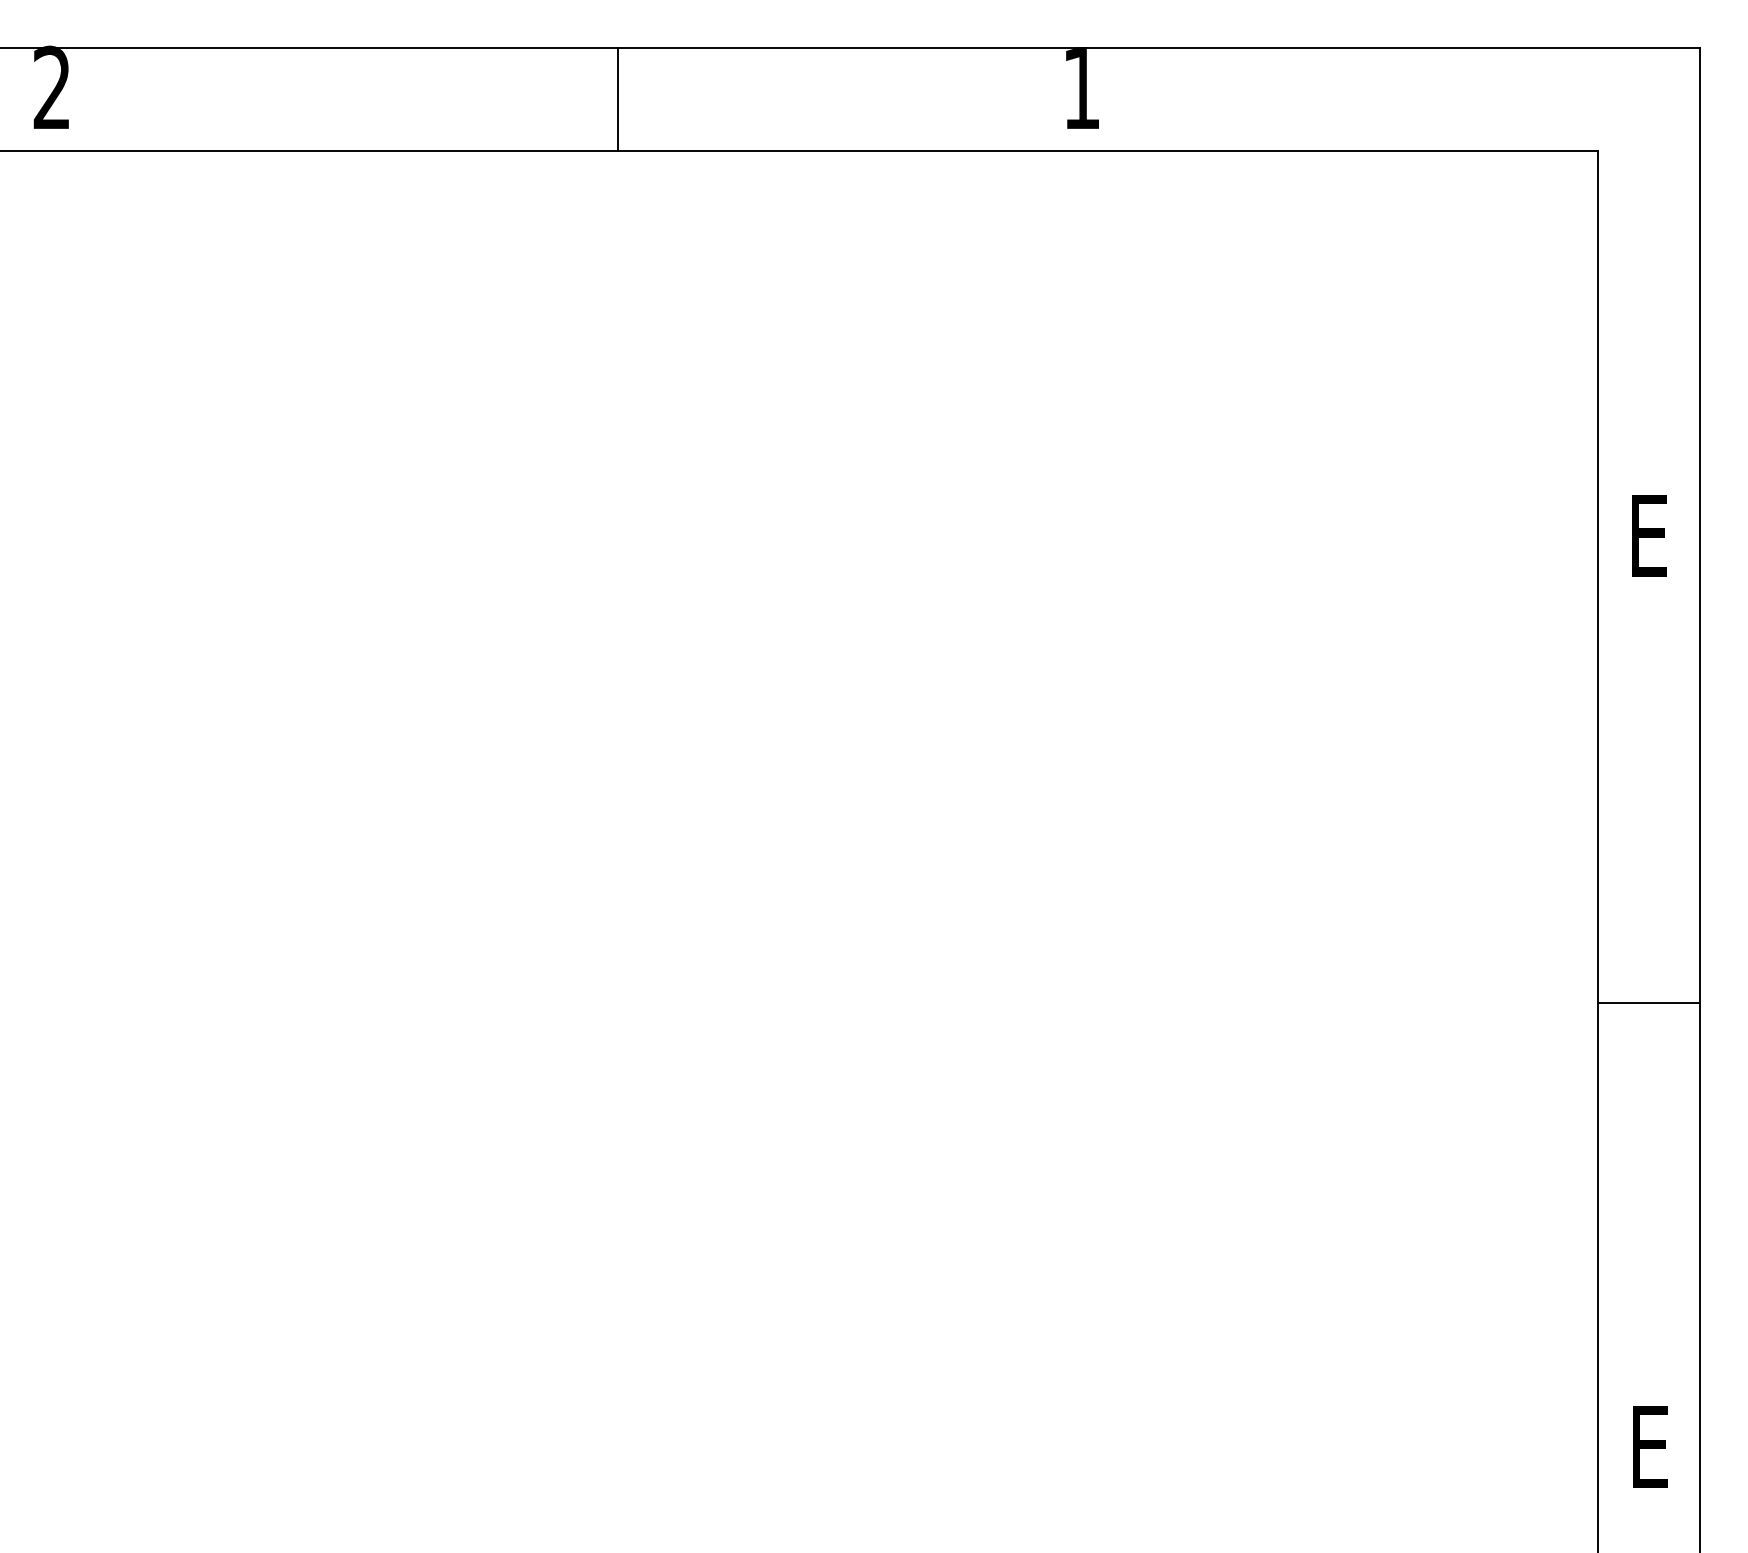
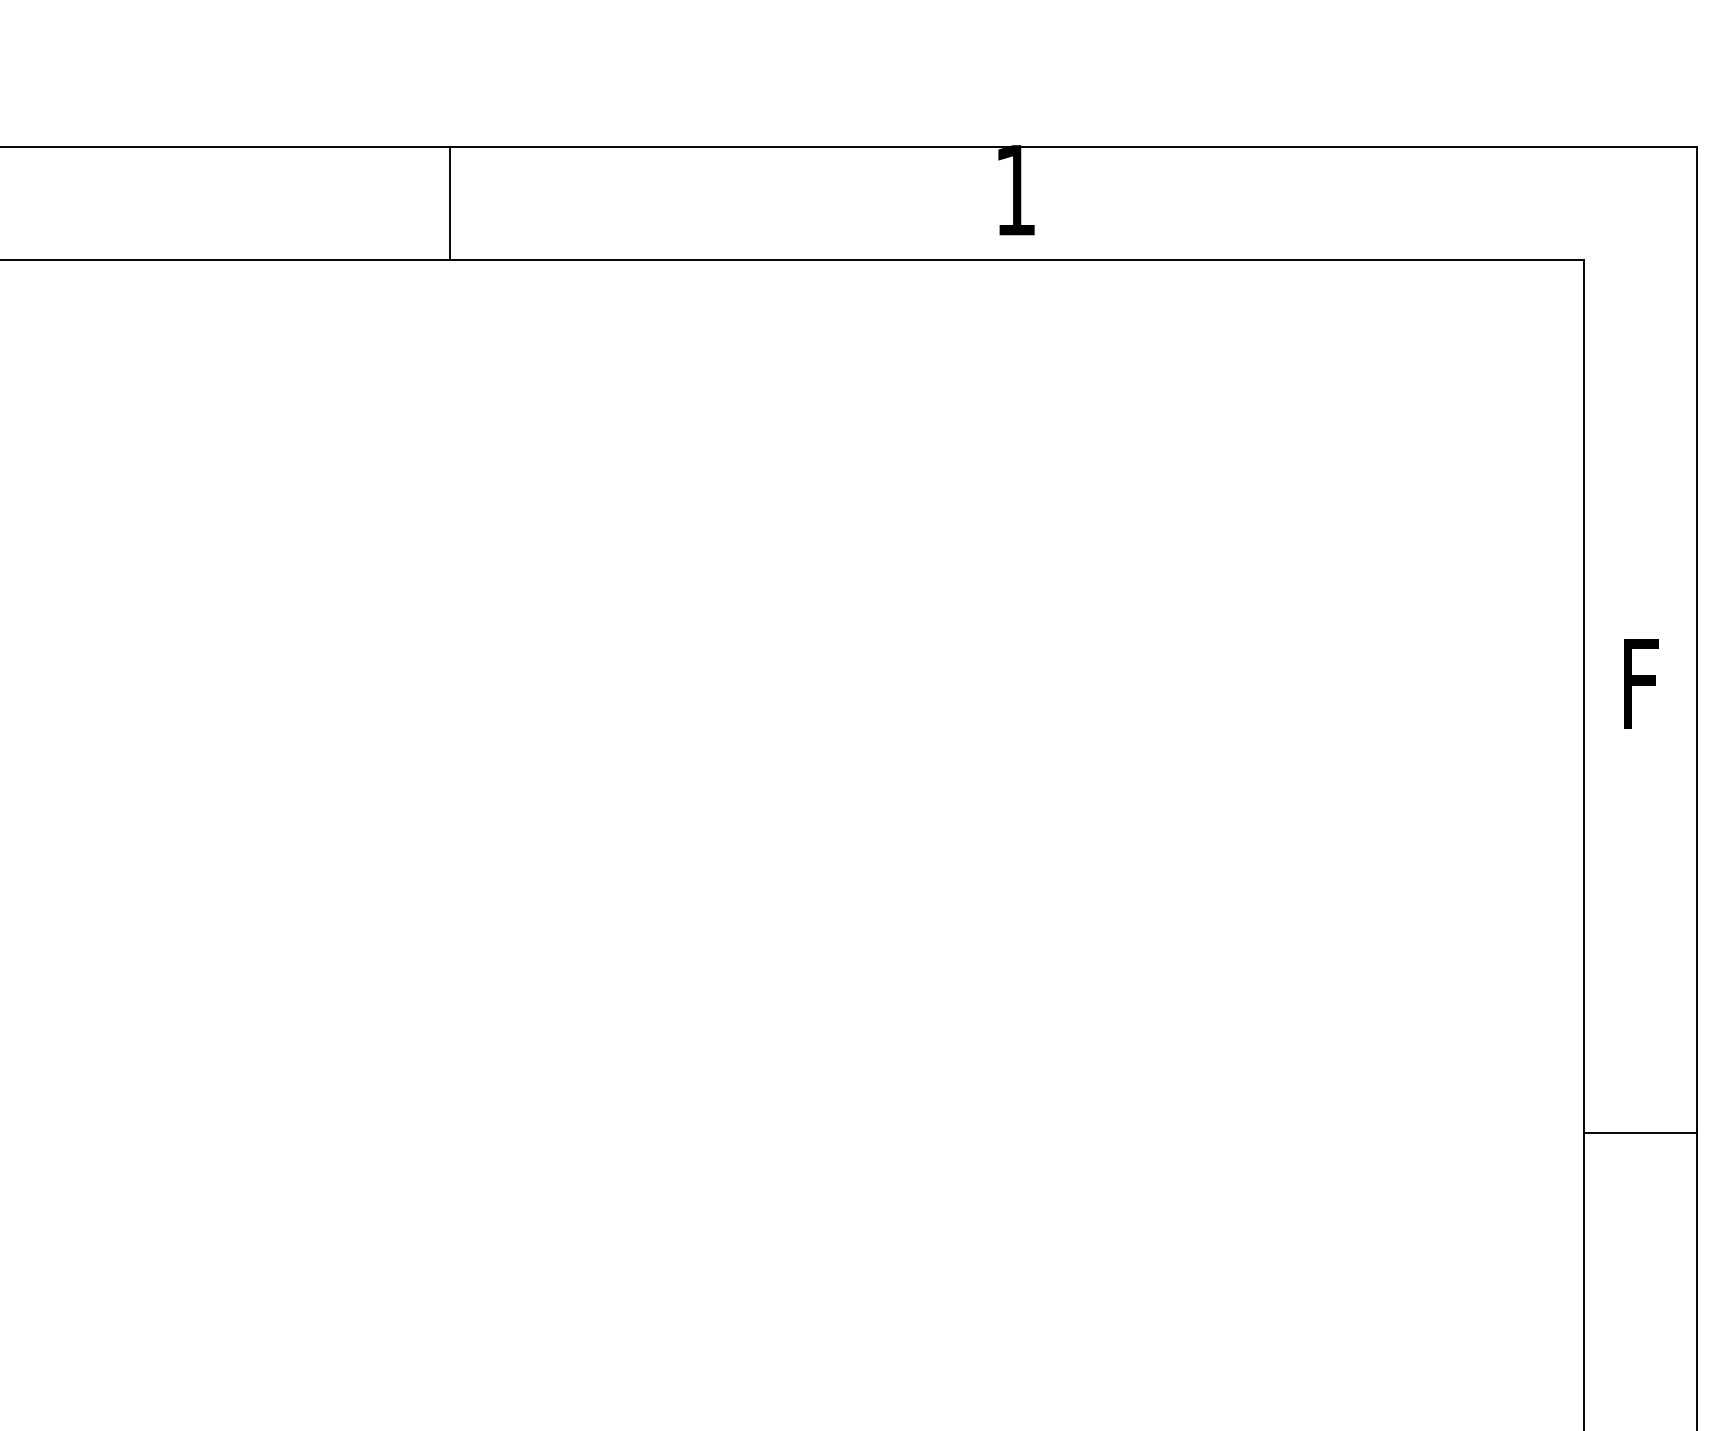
line: (617, 99) -> (449, 202), moved
text: (1649, 535) -> (1641, 683), E -> F
line: (1648, 1003) -> (1640, 1133), moved

